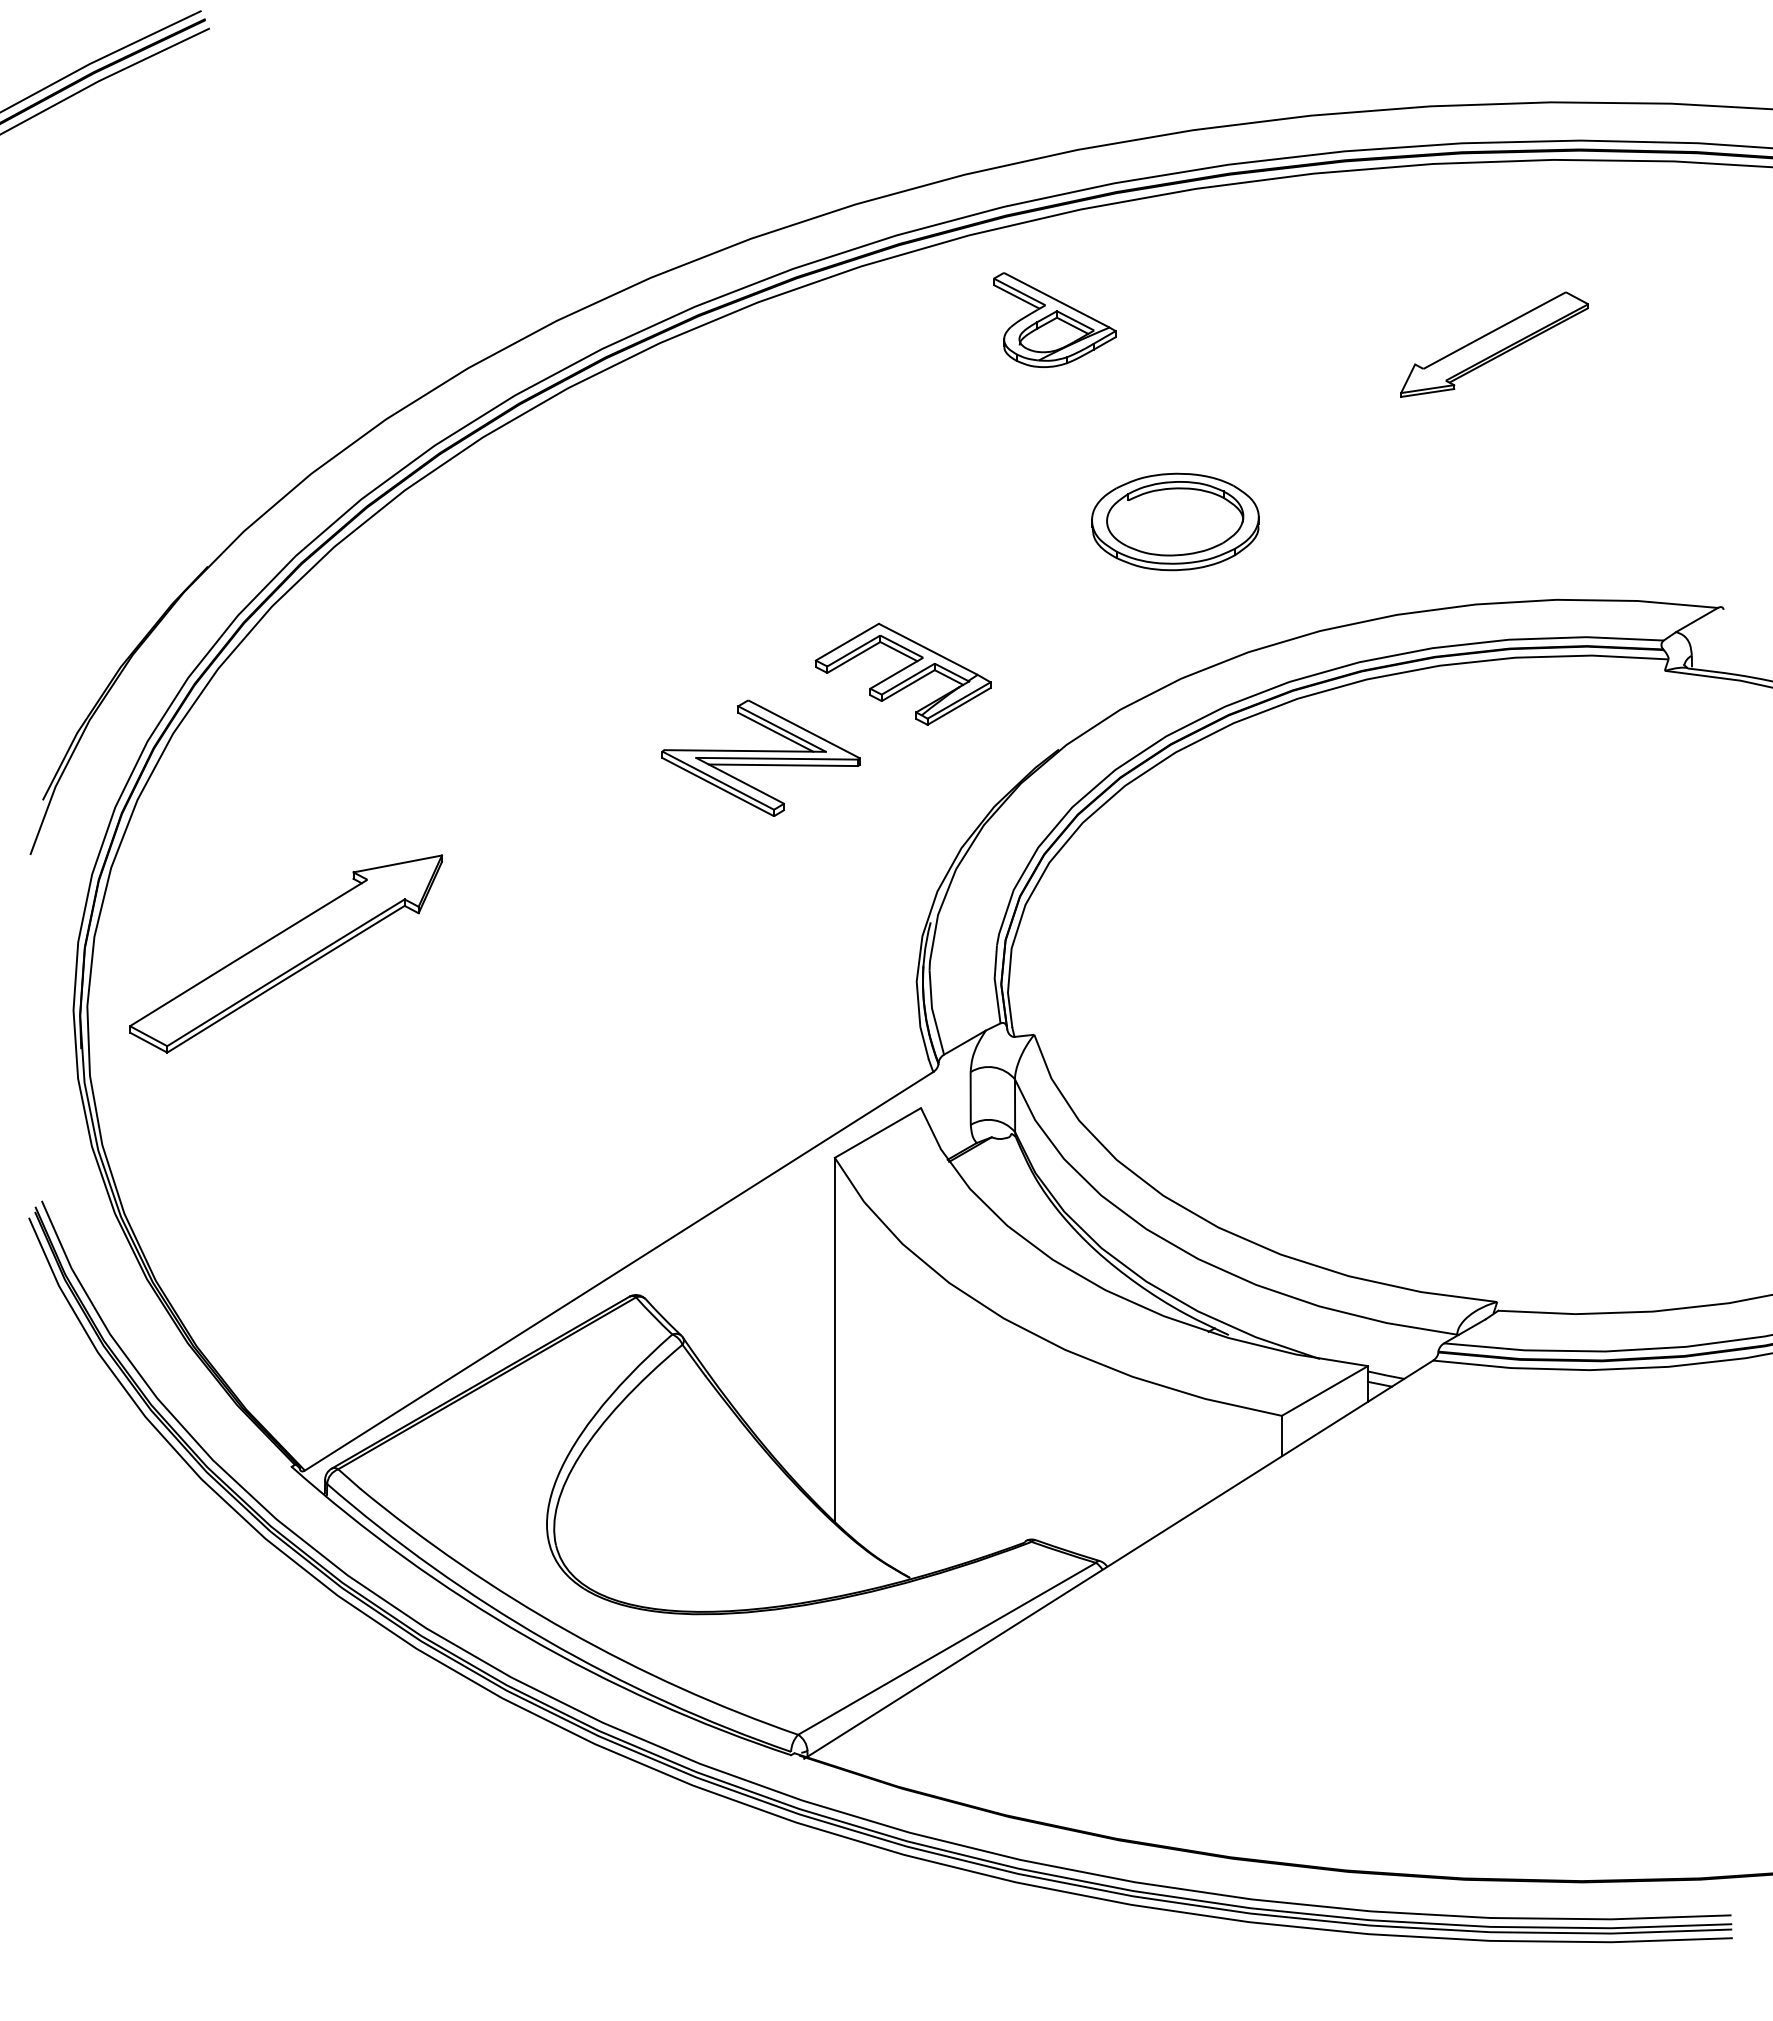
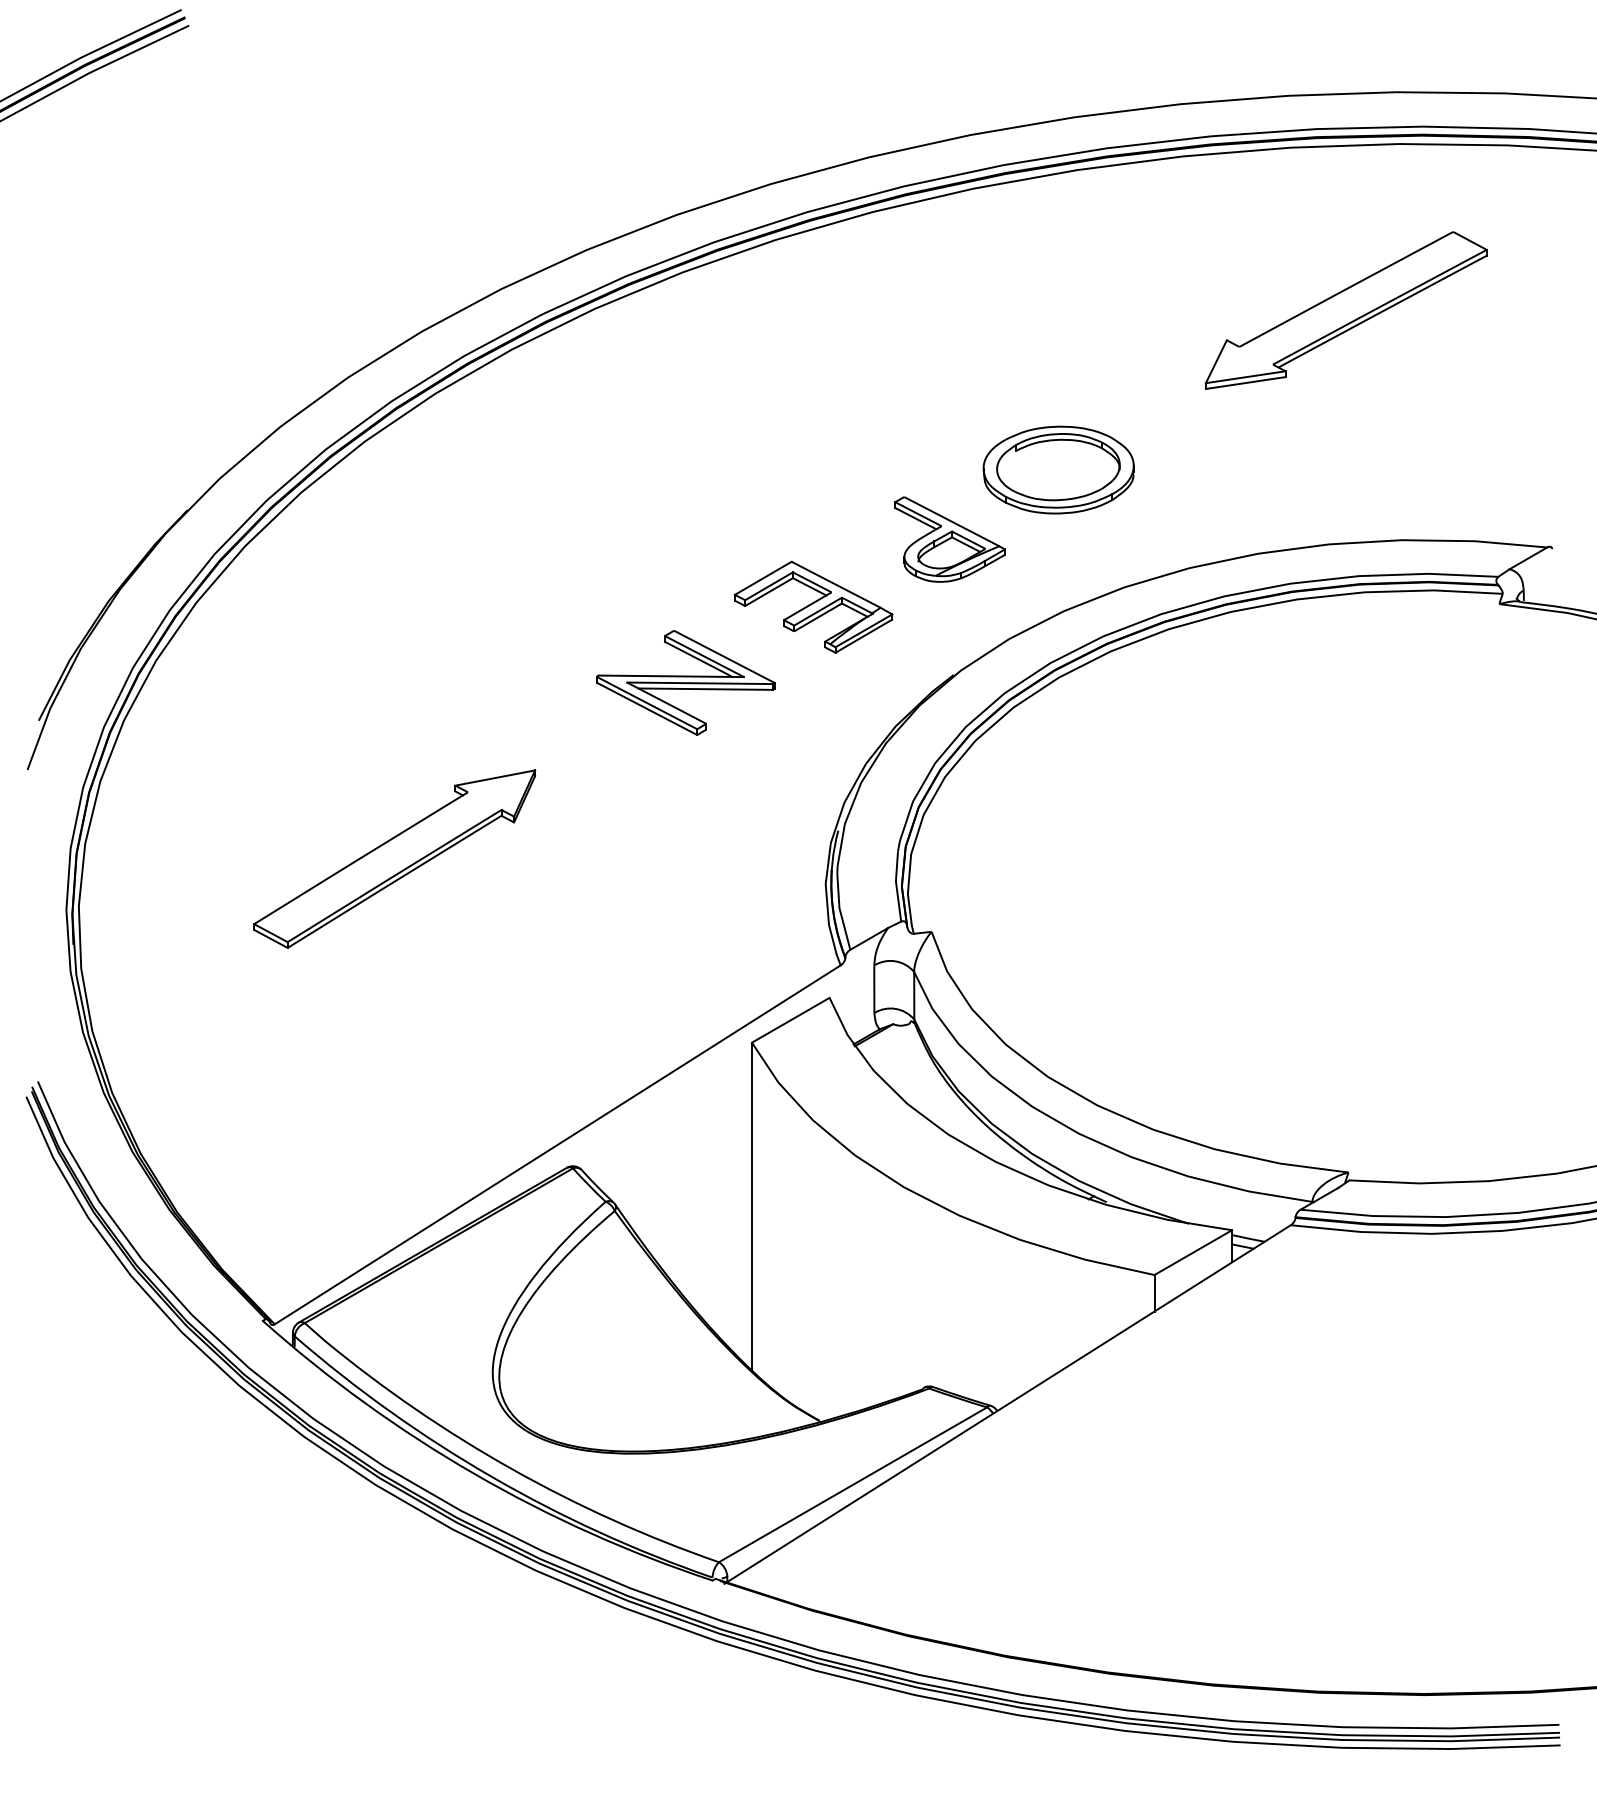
part: (1054, 319) -> (949, 538), moved
part: (1494, 344) -> (1346, 310), size x1.67
part: (285, 953) -> (394, 858), moved

